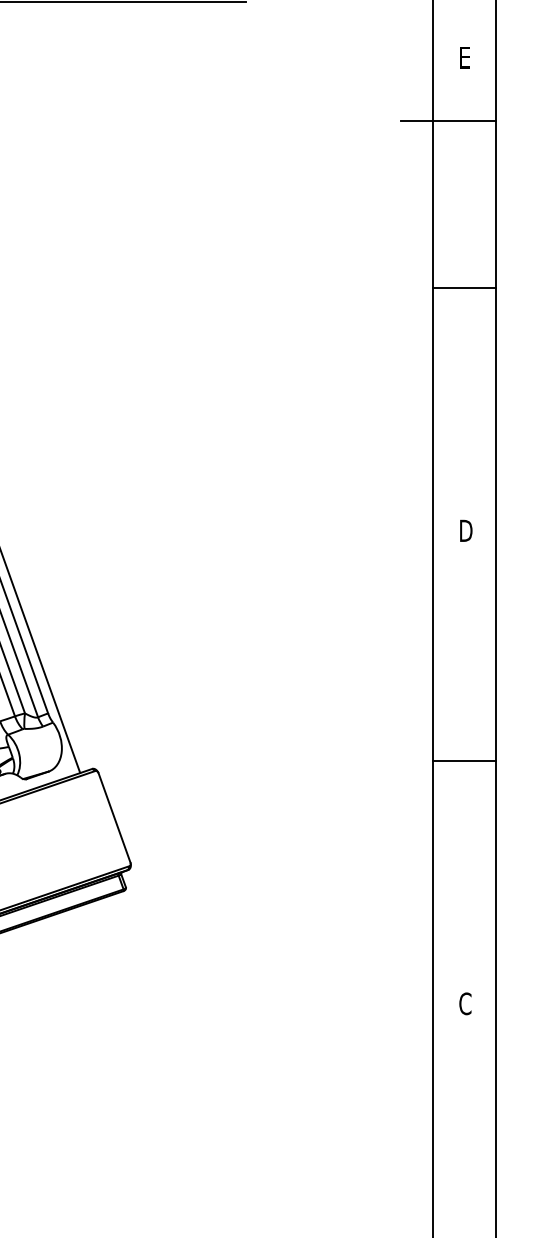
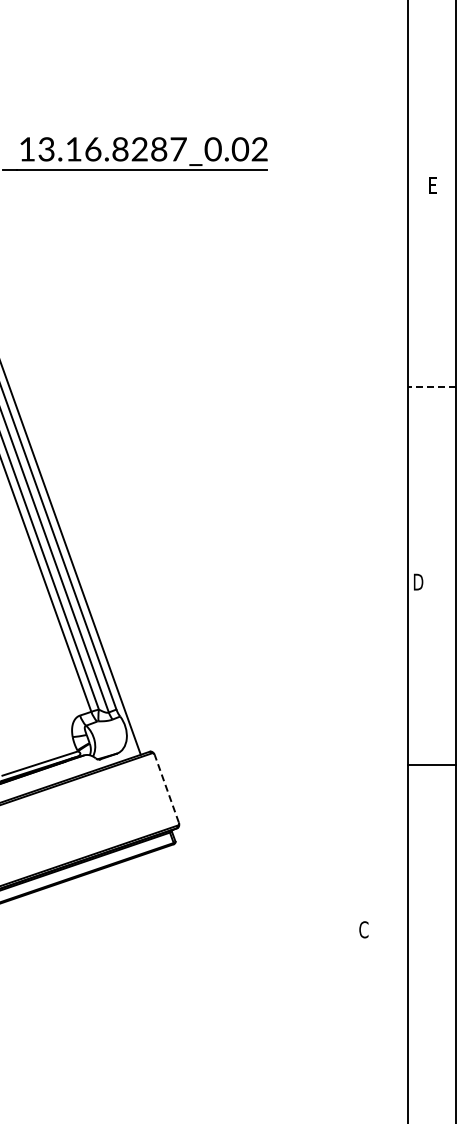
text: (464, 57) -> (432, 185), moved
line: (447, 121) -> (419, 260), removed
line: (464, 288) -> (432, 387), solid -> dashed
text: (466, 530) -> (418, 581), moved
line: (463, 760) -> (431, 764), moved
line: (114, 817) -> (166, 788), solid -> dashed
text: (464, 1003) -> (363, 929), moved

